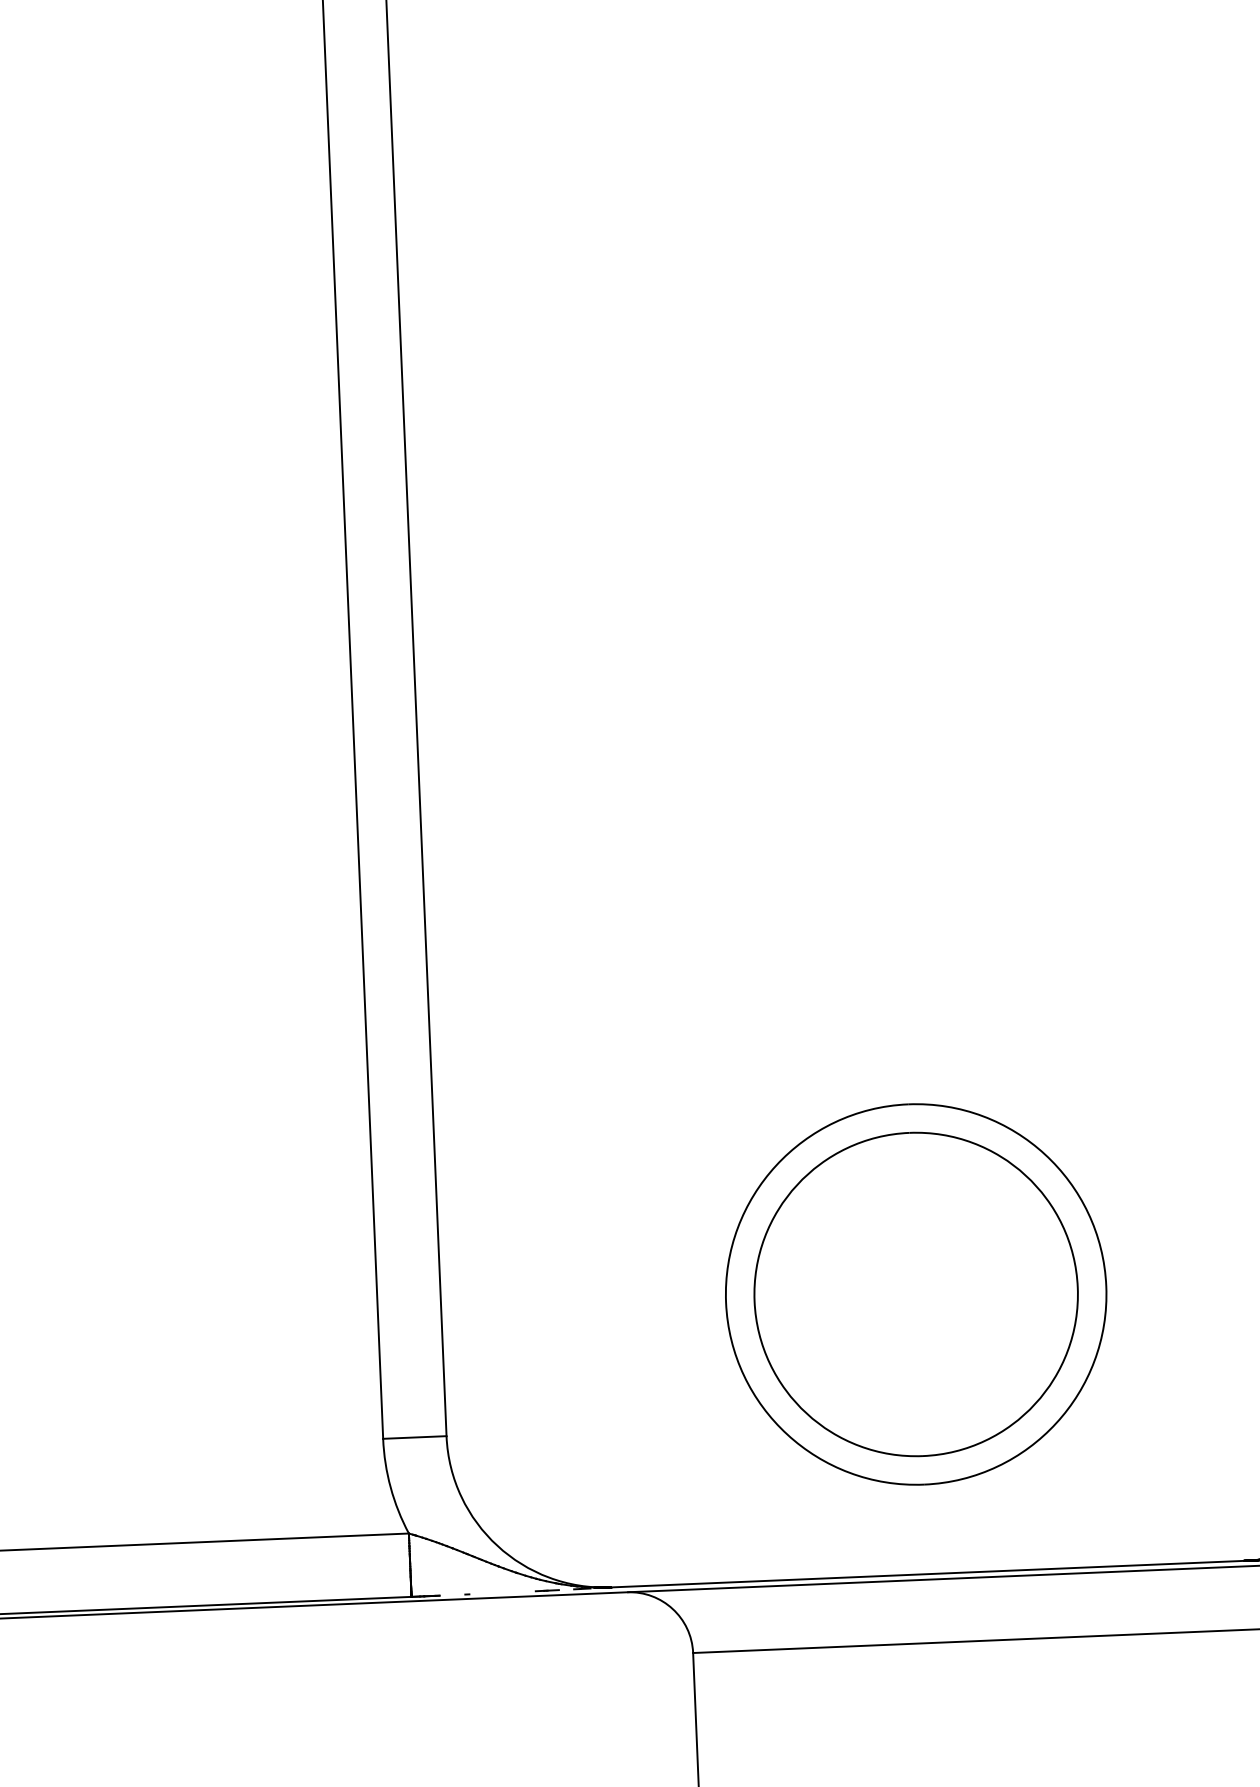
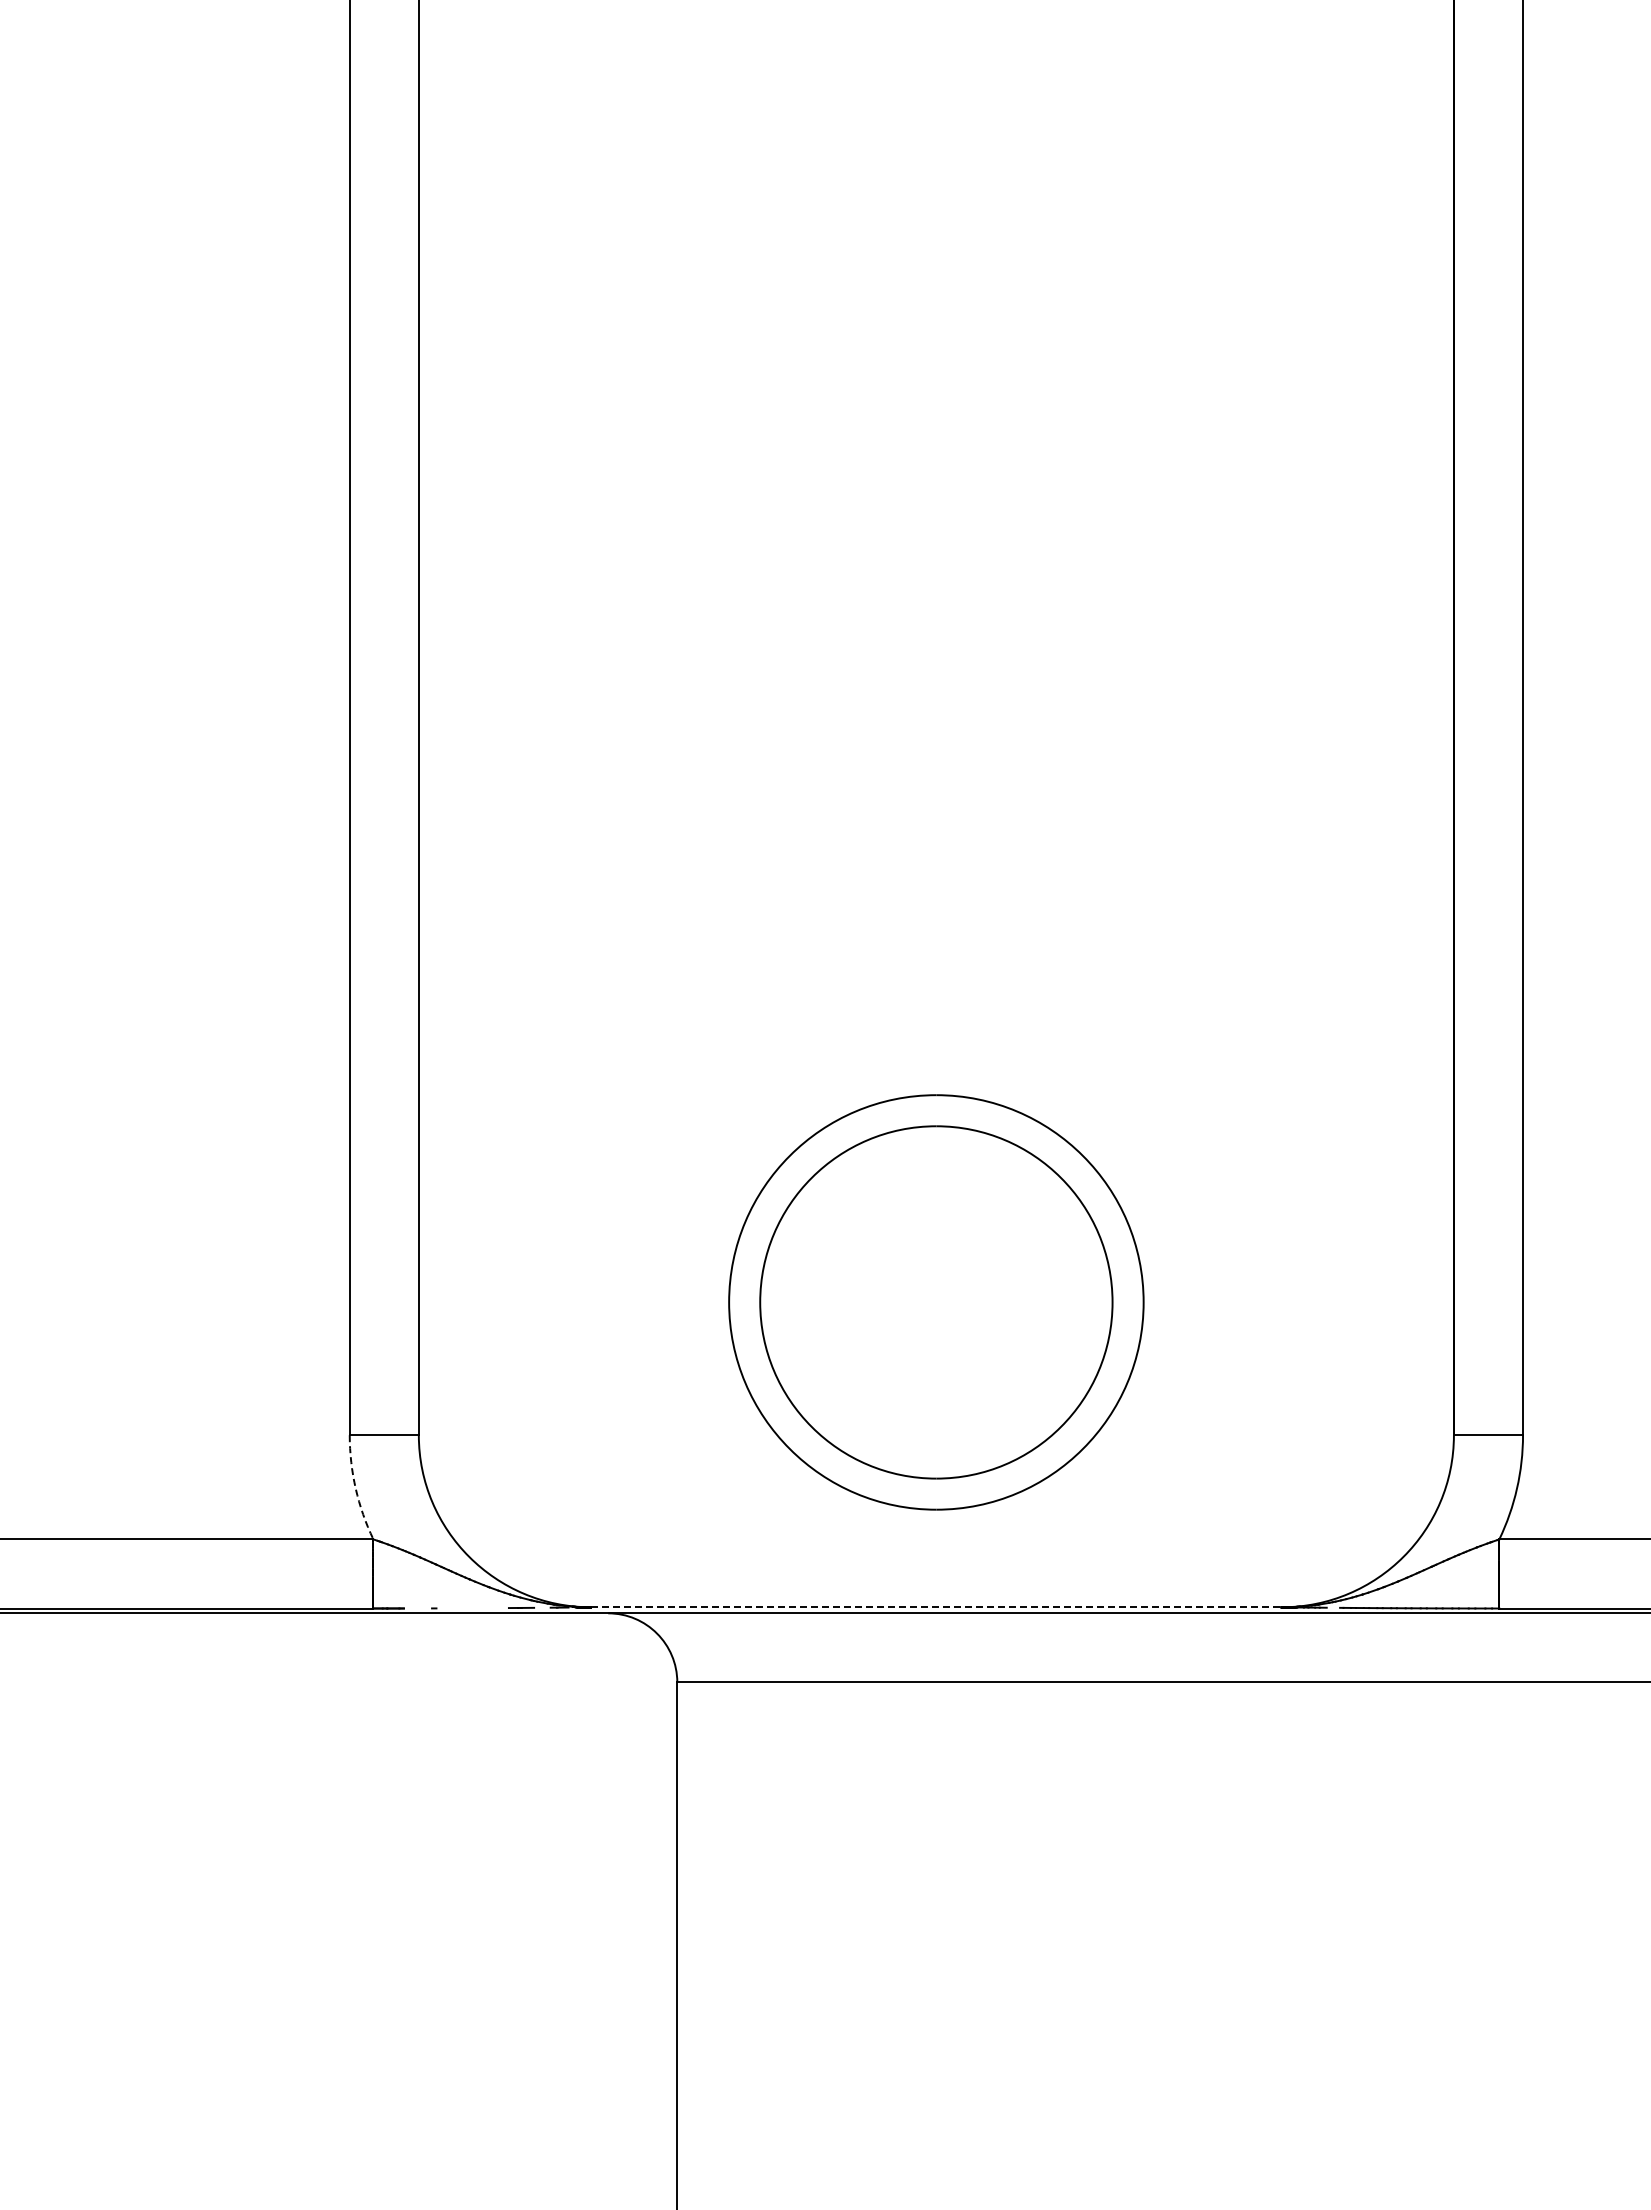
arc: (390, 1487) -> (355, 1488), solid -> dashed
line: (928, 1574) -> (936, 1607), solid -> dashed

